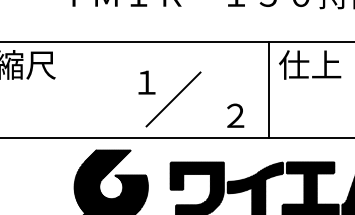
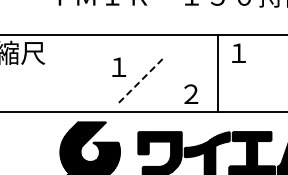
text: (309, 64) -> (251, 52), 仕上 -> １
line: (173, 98) -> (140, 80), solid -> dashed

